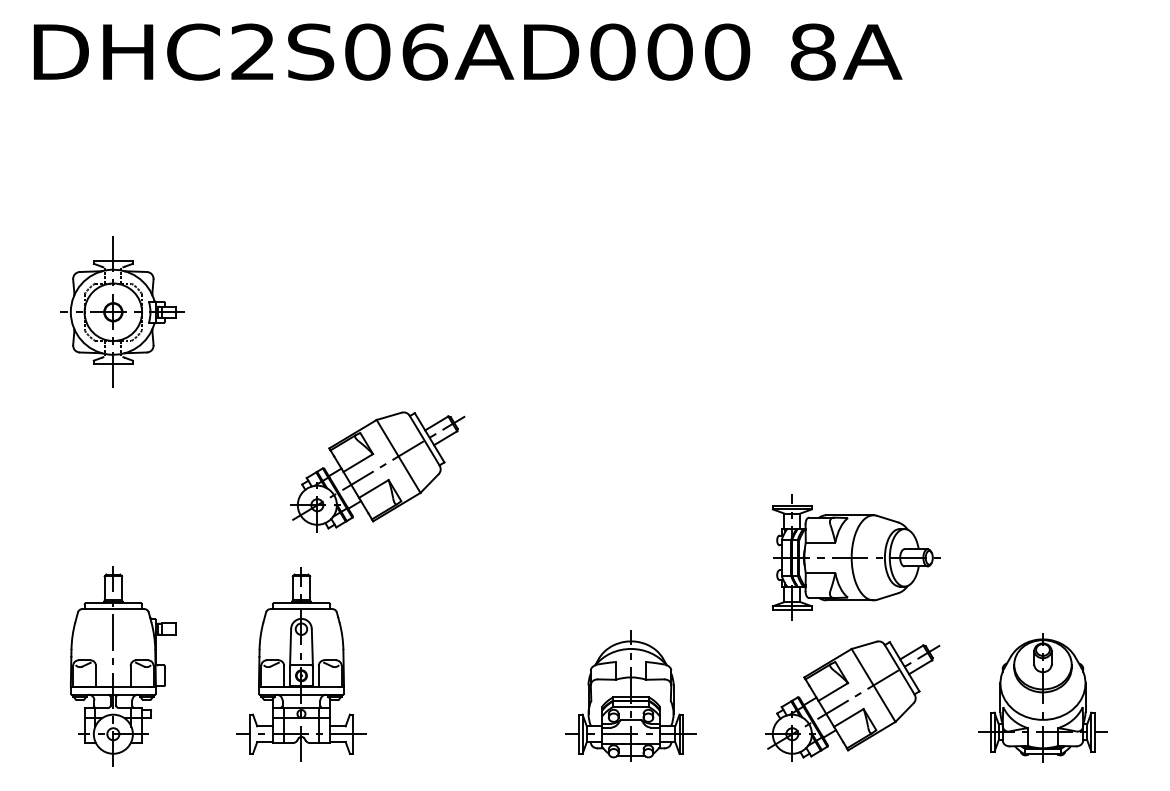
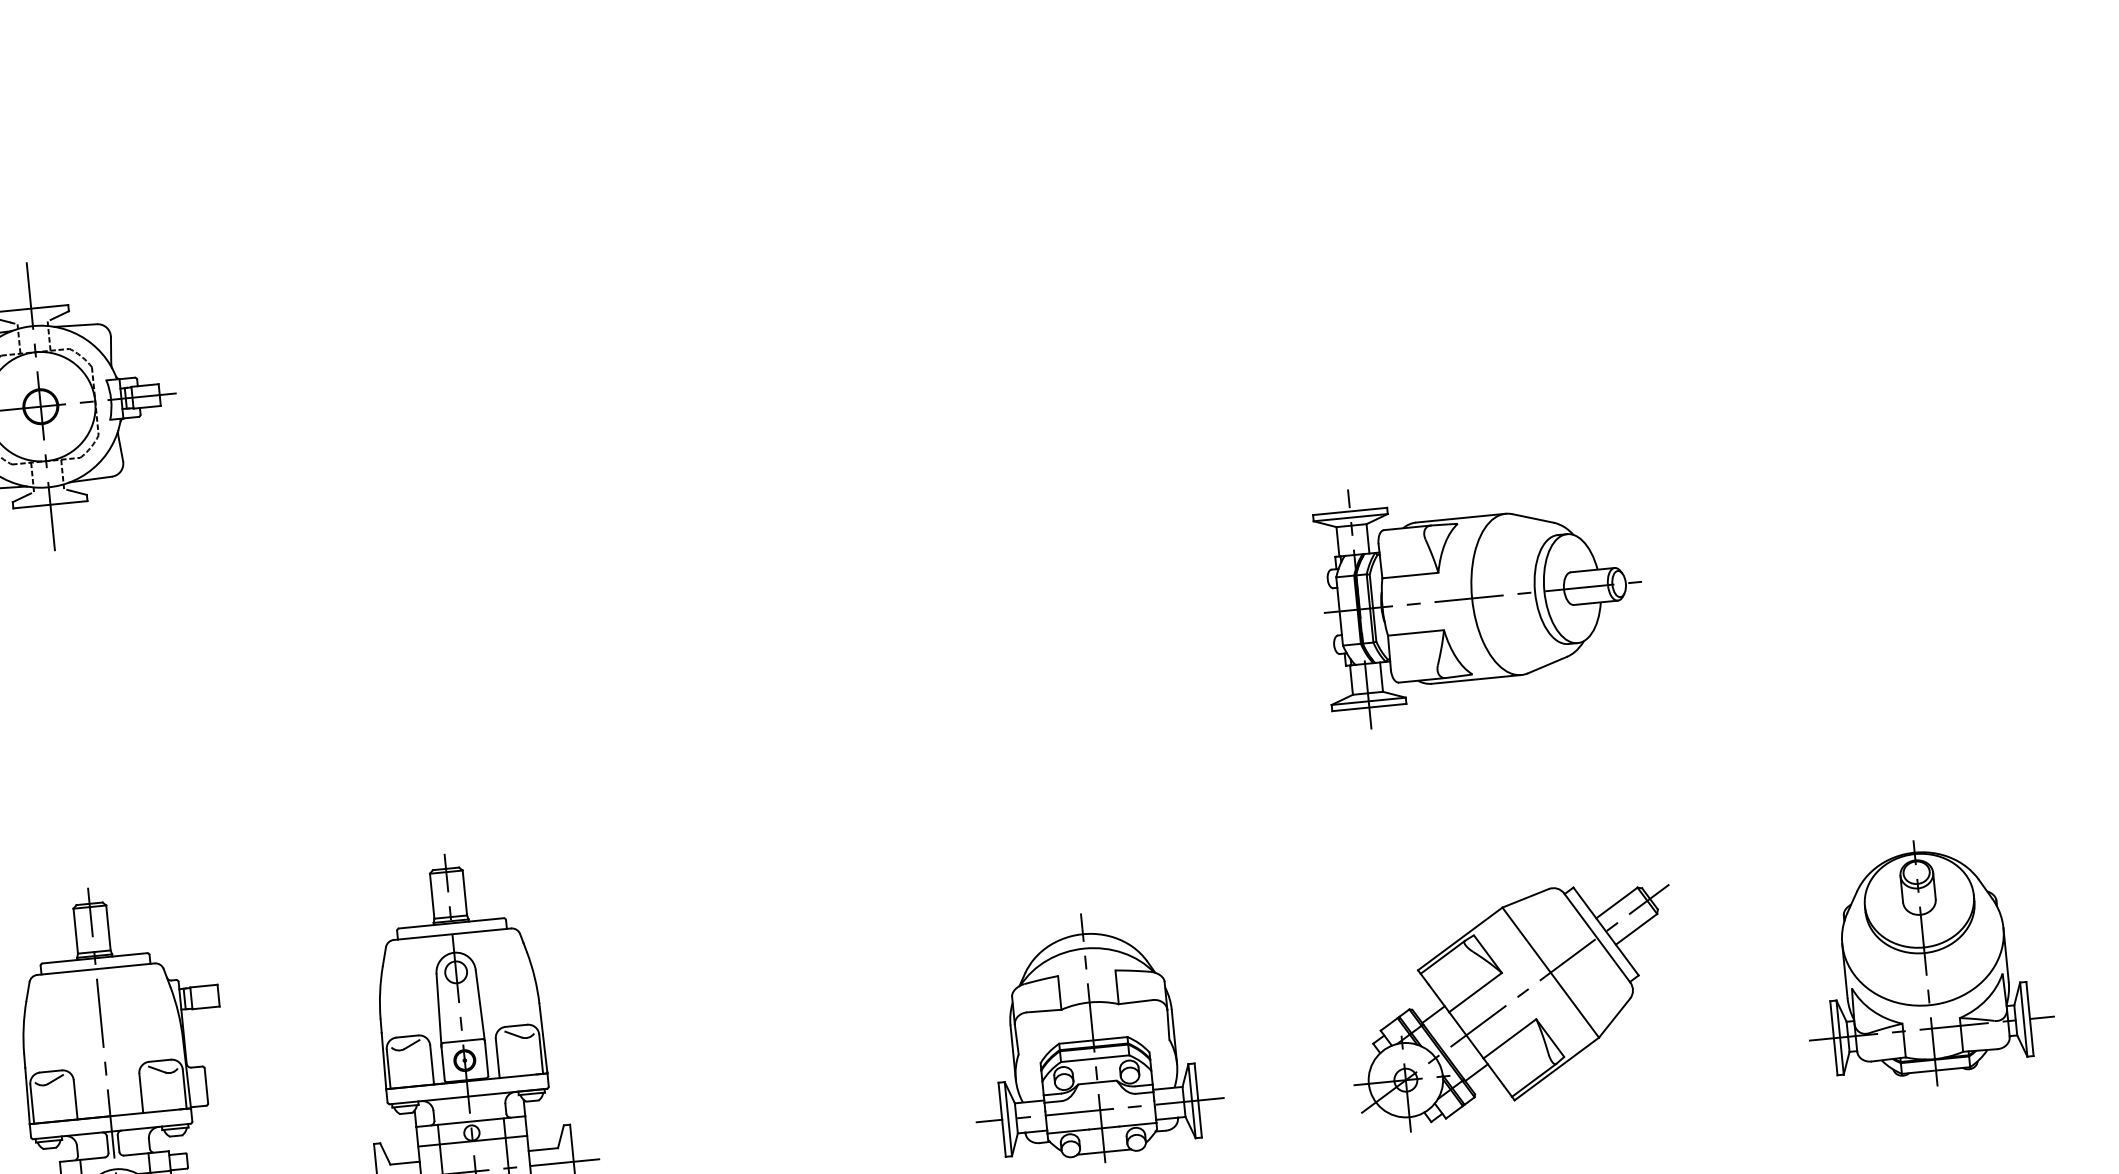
part: (377, 471) -> (570, 659), removed
part: (855, 557) -> (1479, 597), moved
part: (1042, 697) -> (1924, 962), moved

